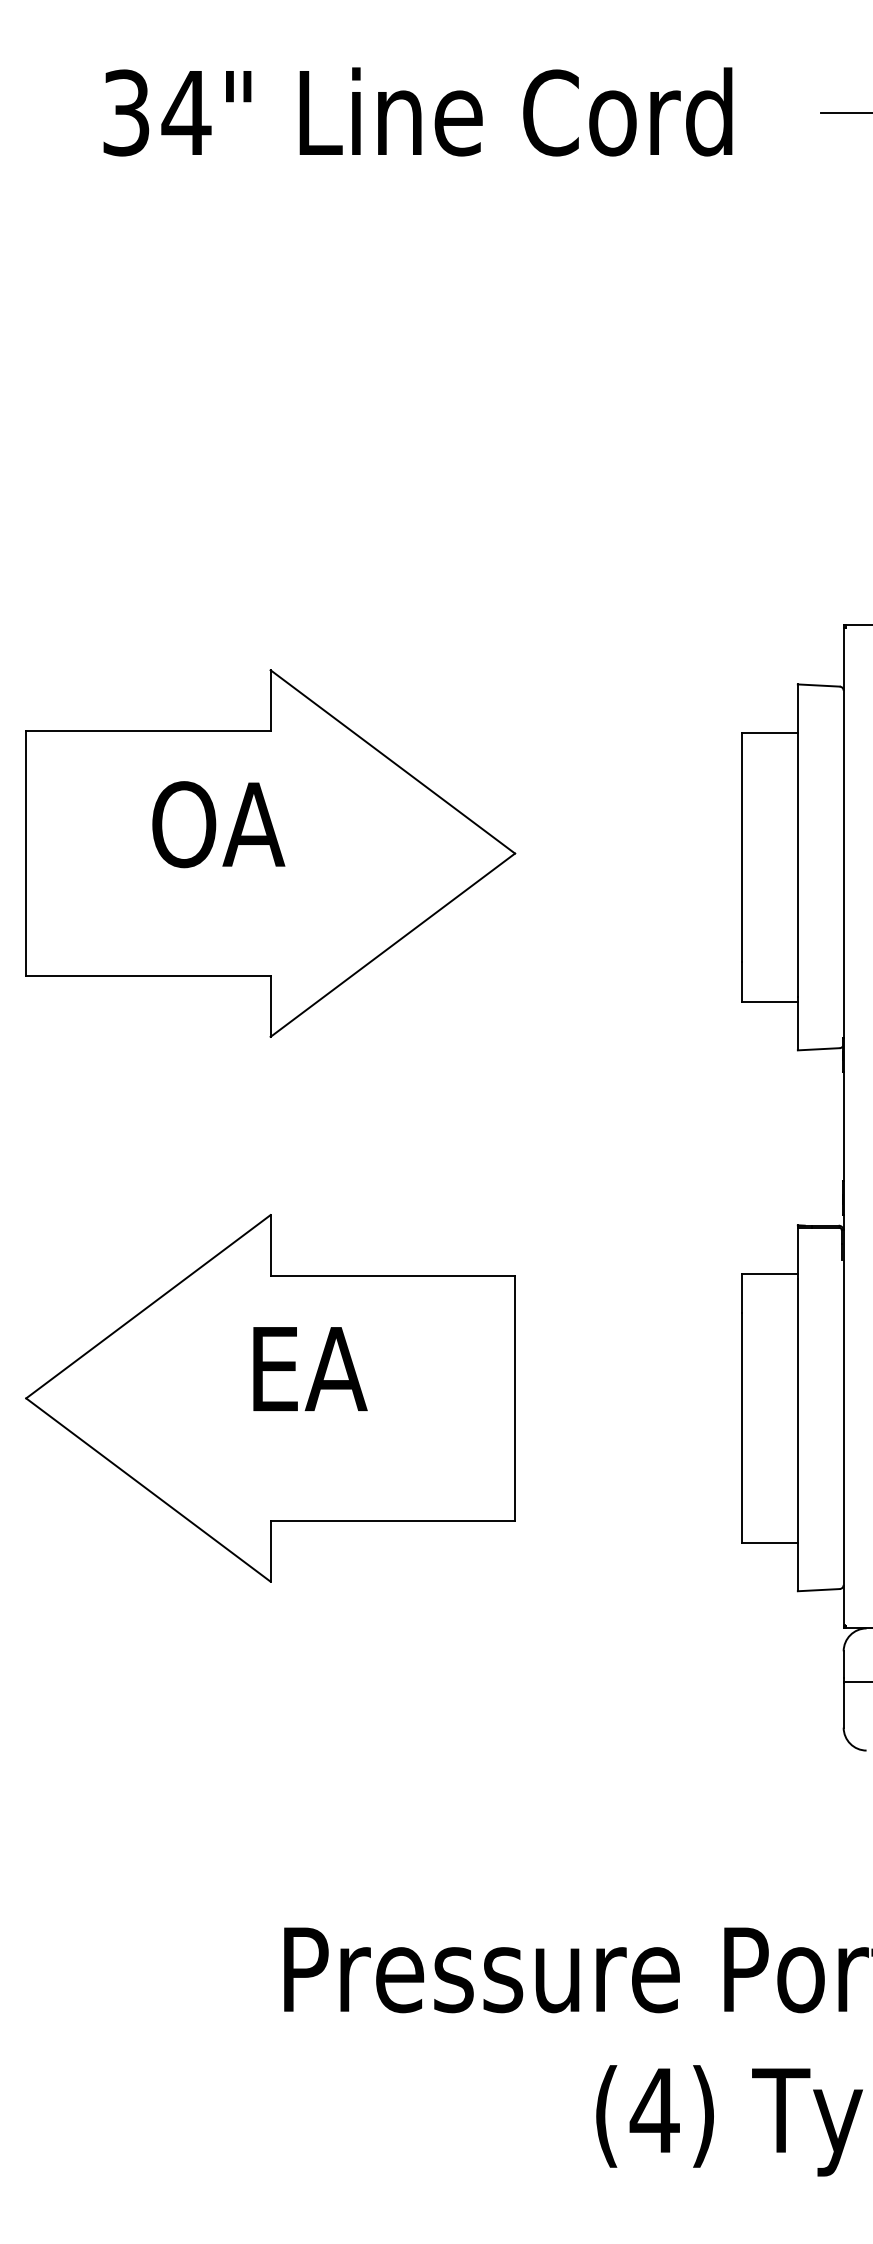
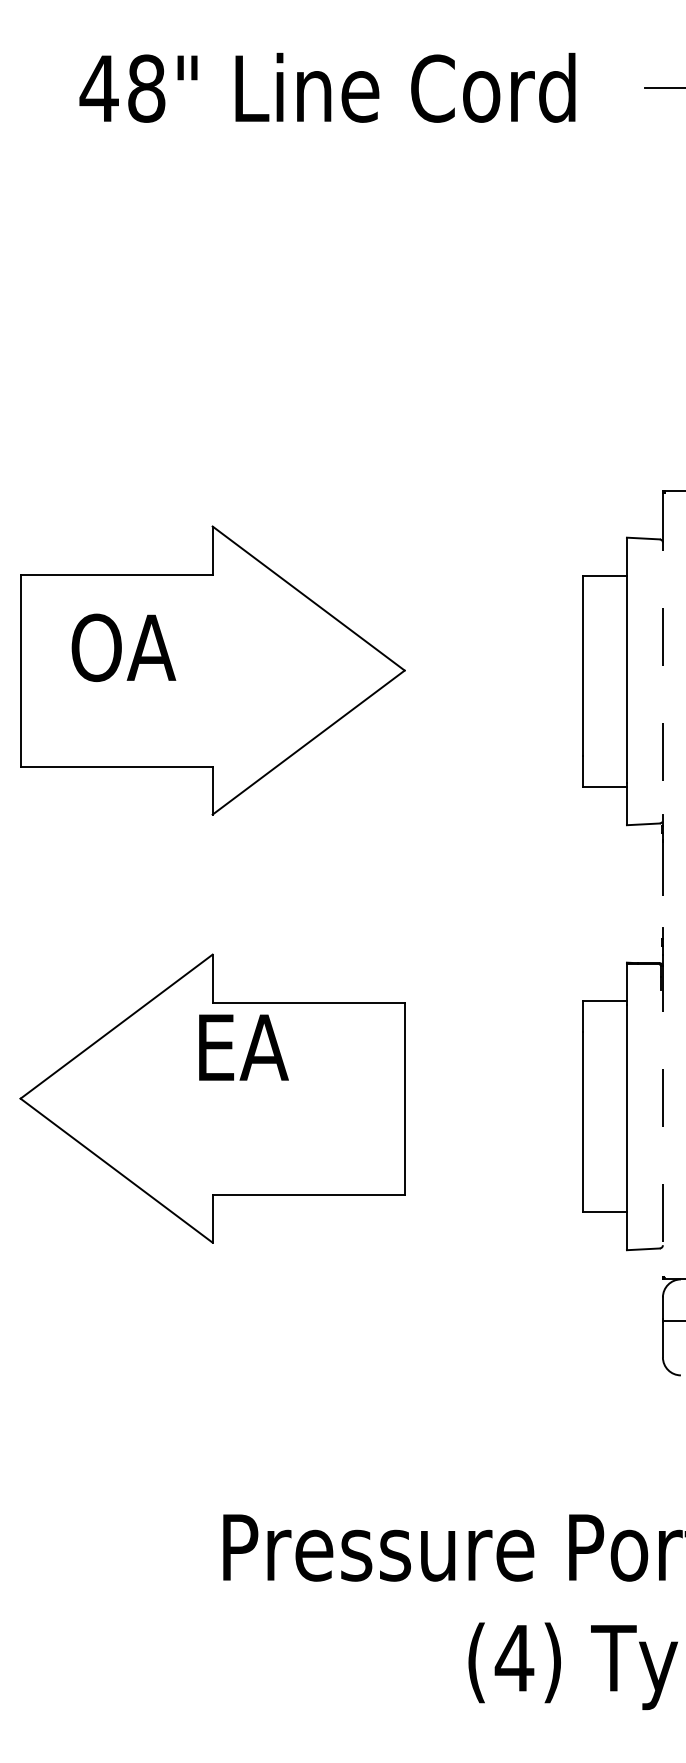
text: (155, 112) -> (122, 88), 34" -> 48"
text: (218, 824) -> (123, 647), moved
line: (843, 1127) -> (662, 885), solid -> dashed
text: (309, 1368) -> (243, 1047), moved

